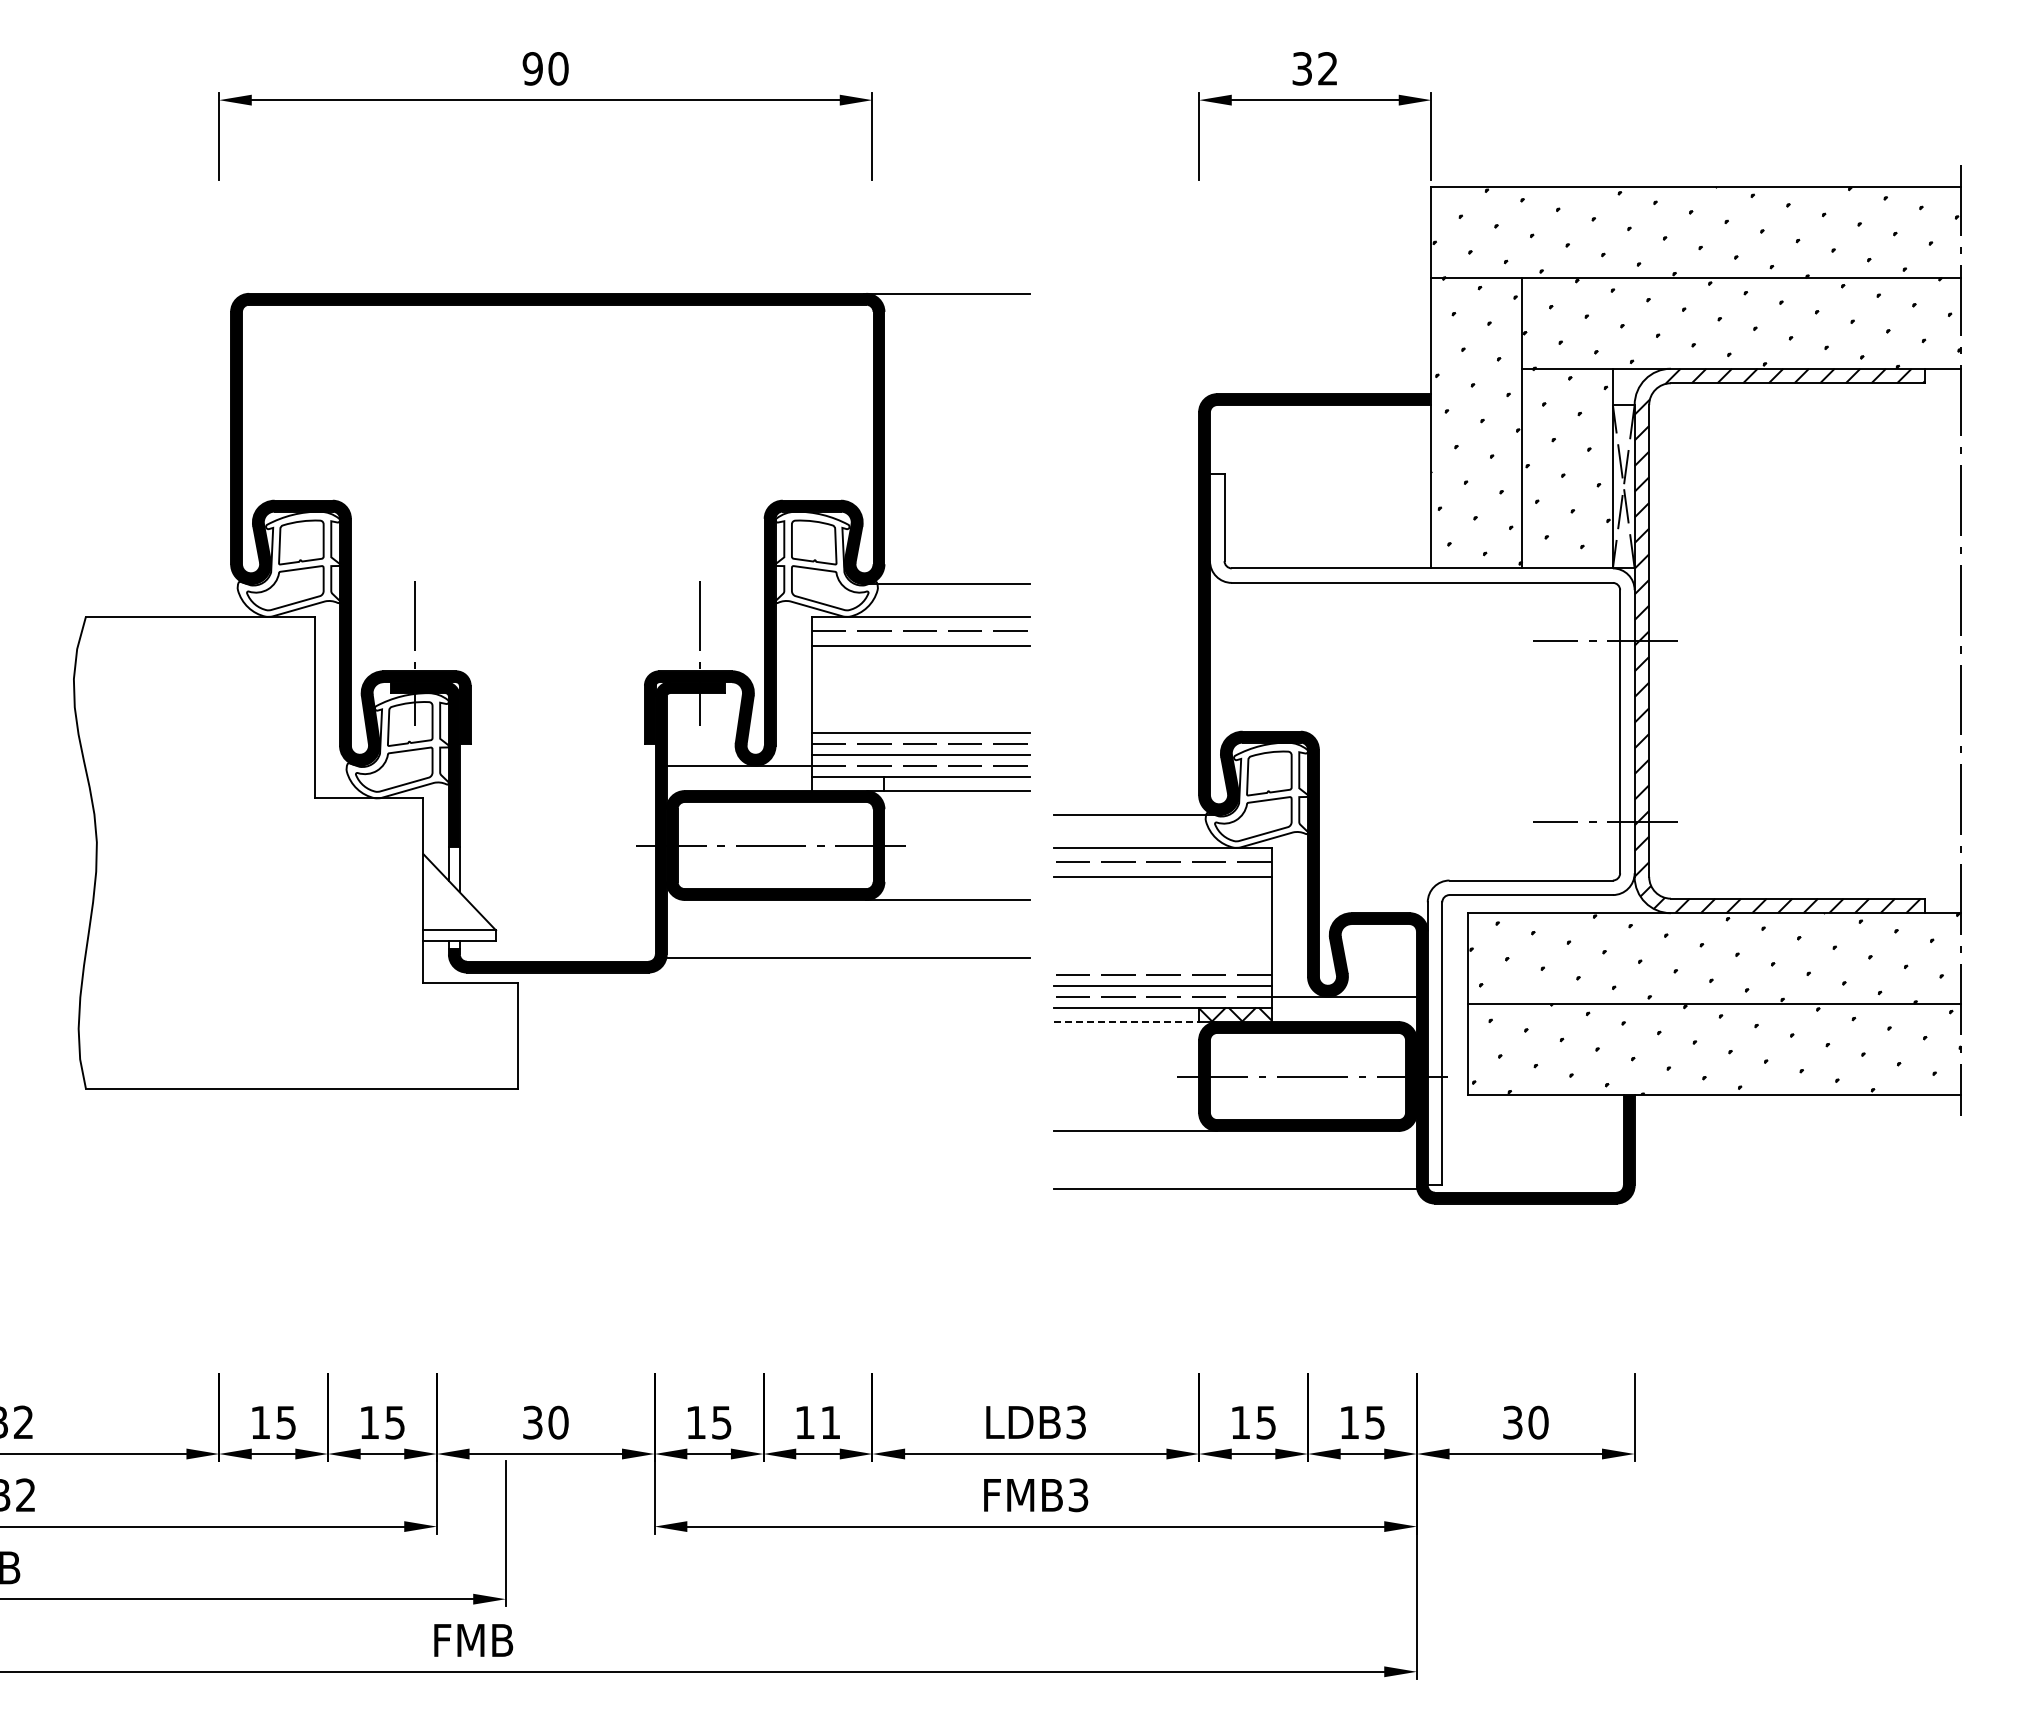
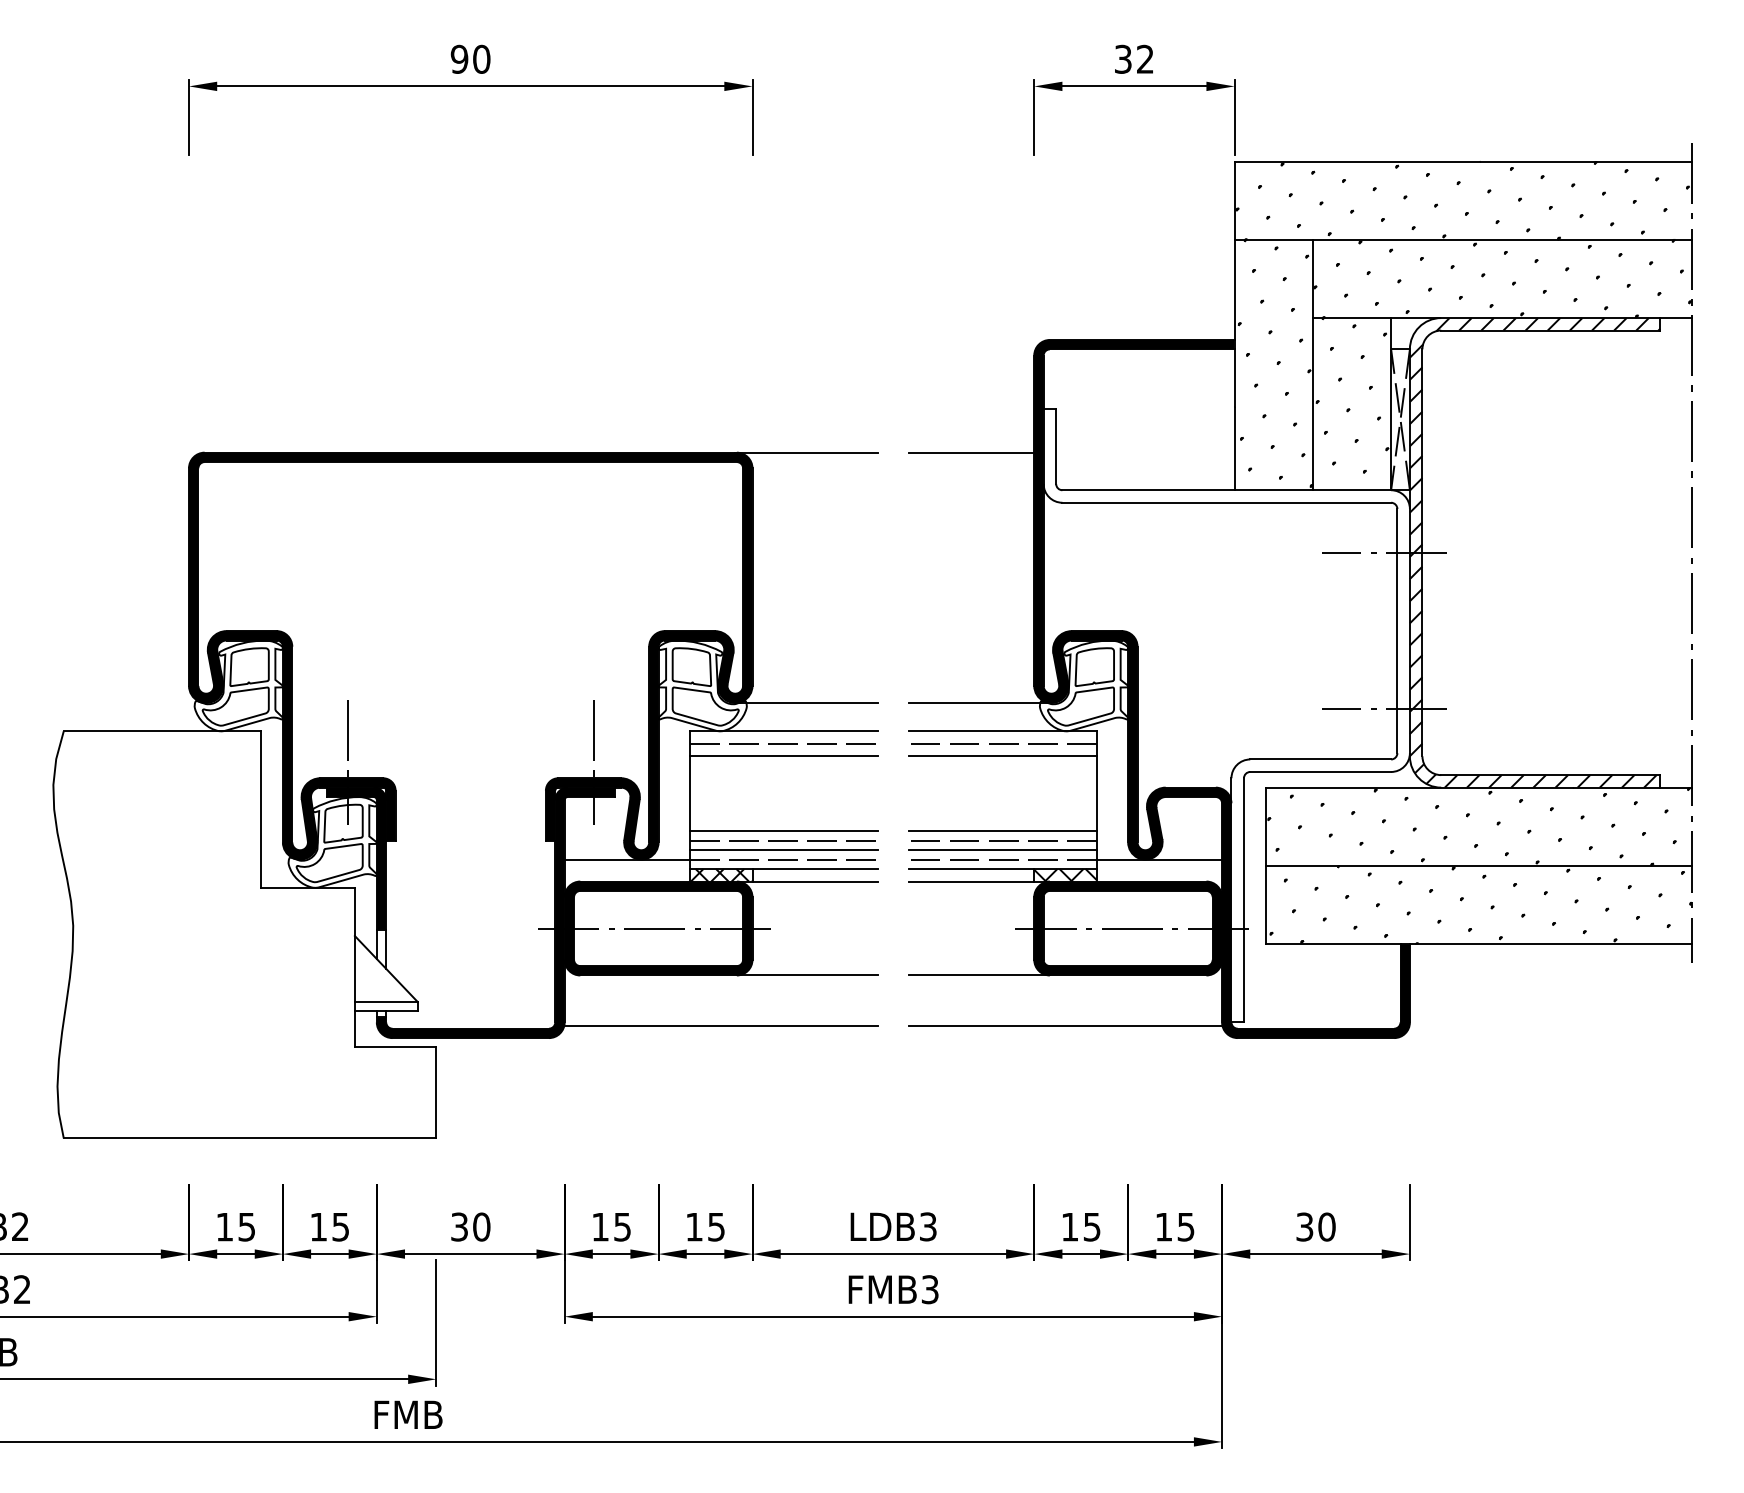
line: (1126, 524) -> (971, 452), added
part: (551, 691) -> (465, 795), moved
line: (1162, 964) -> (1002, 831), added
line: (1126, 1022) -> (971, 881), dashed -> solid
text: (830, 1422) -> (716, 1226), 11 -> 15

